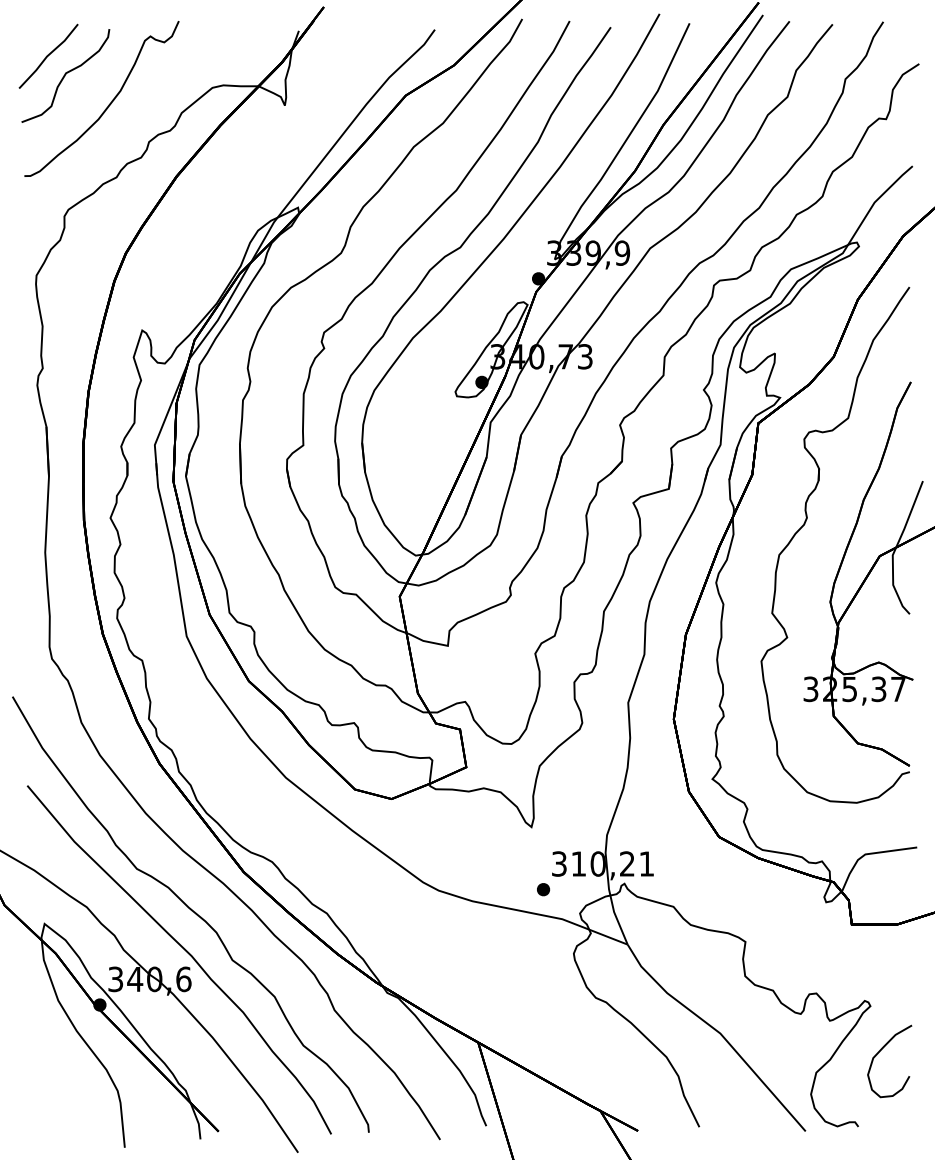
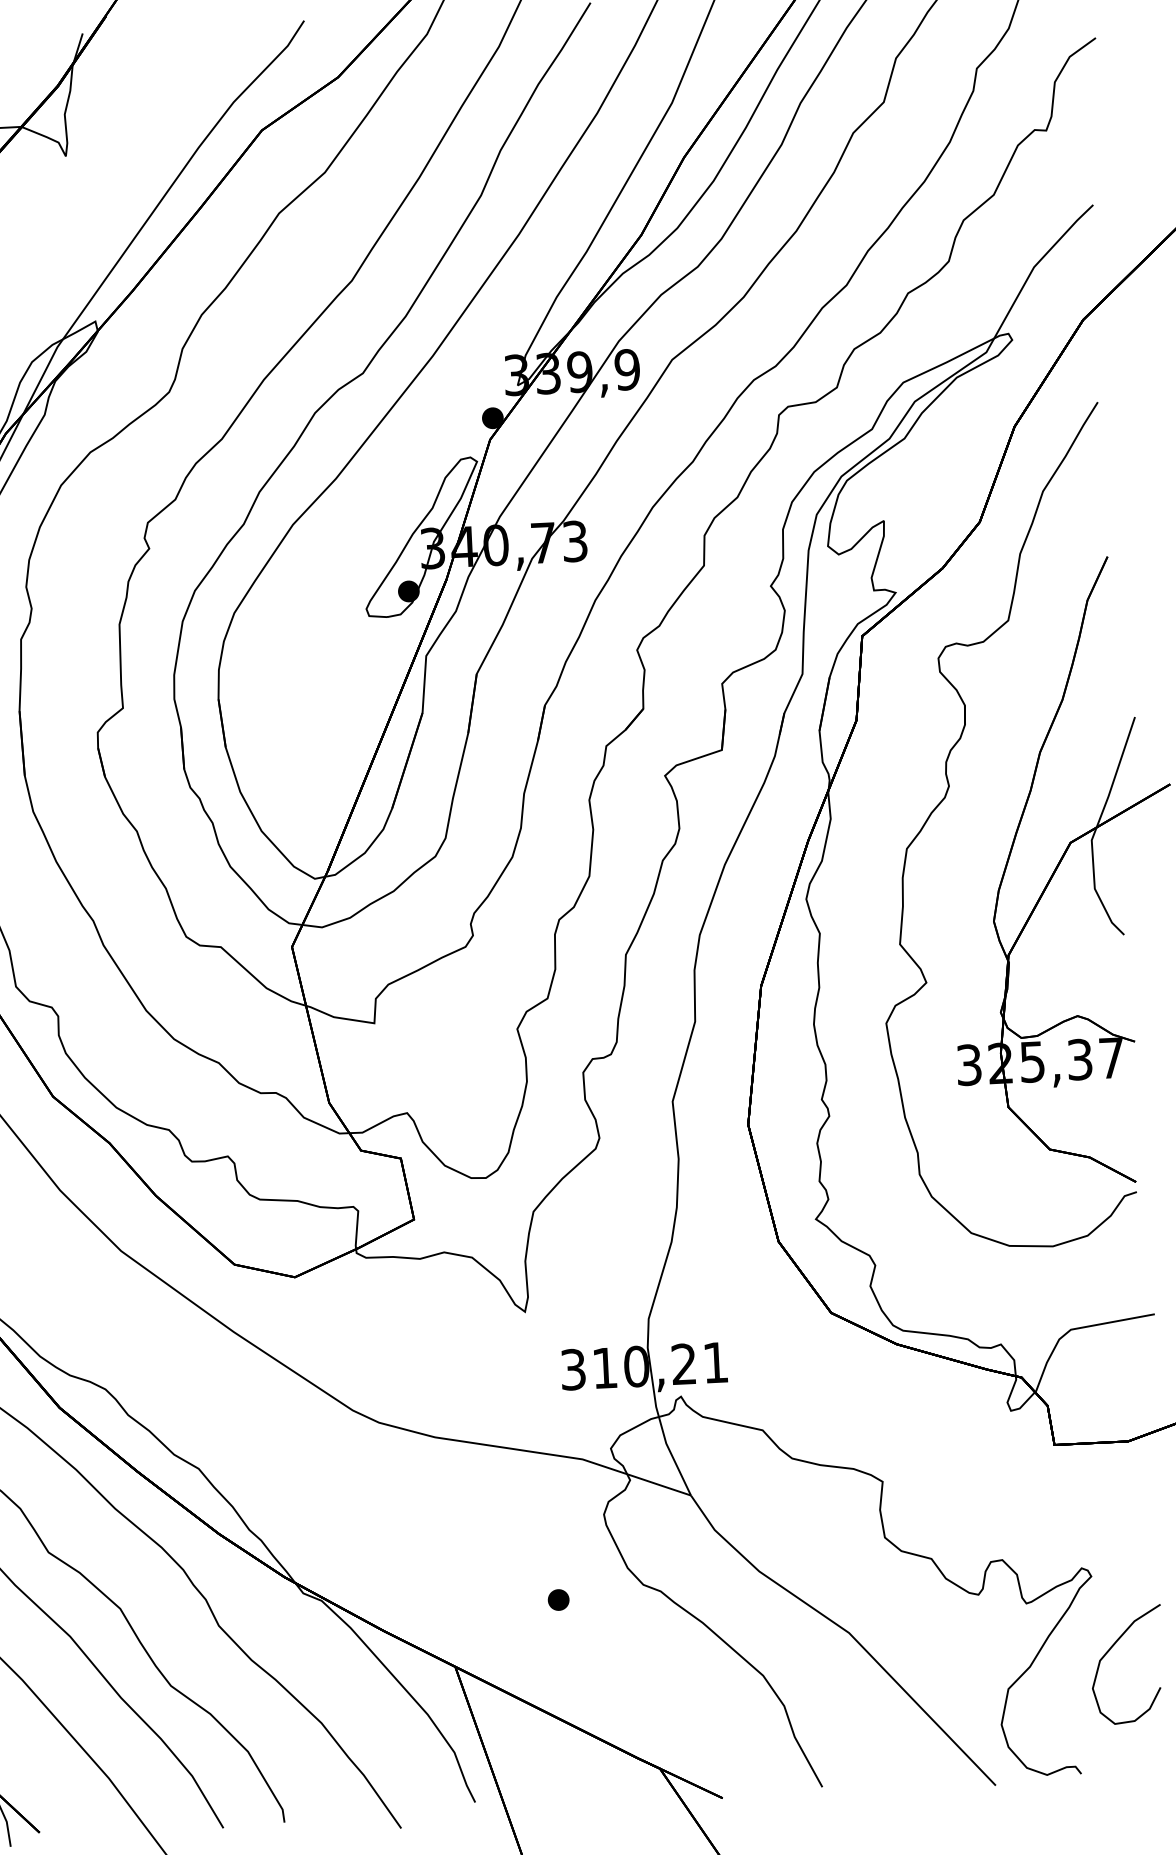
part: (543, 889) -> (558, 1599), moved

